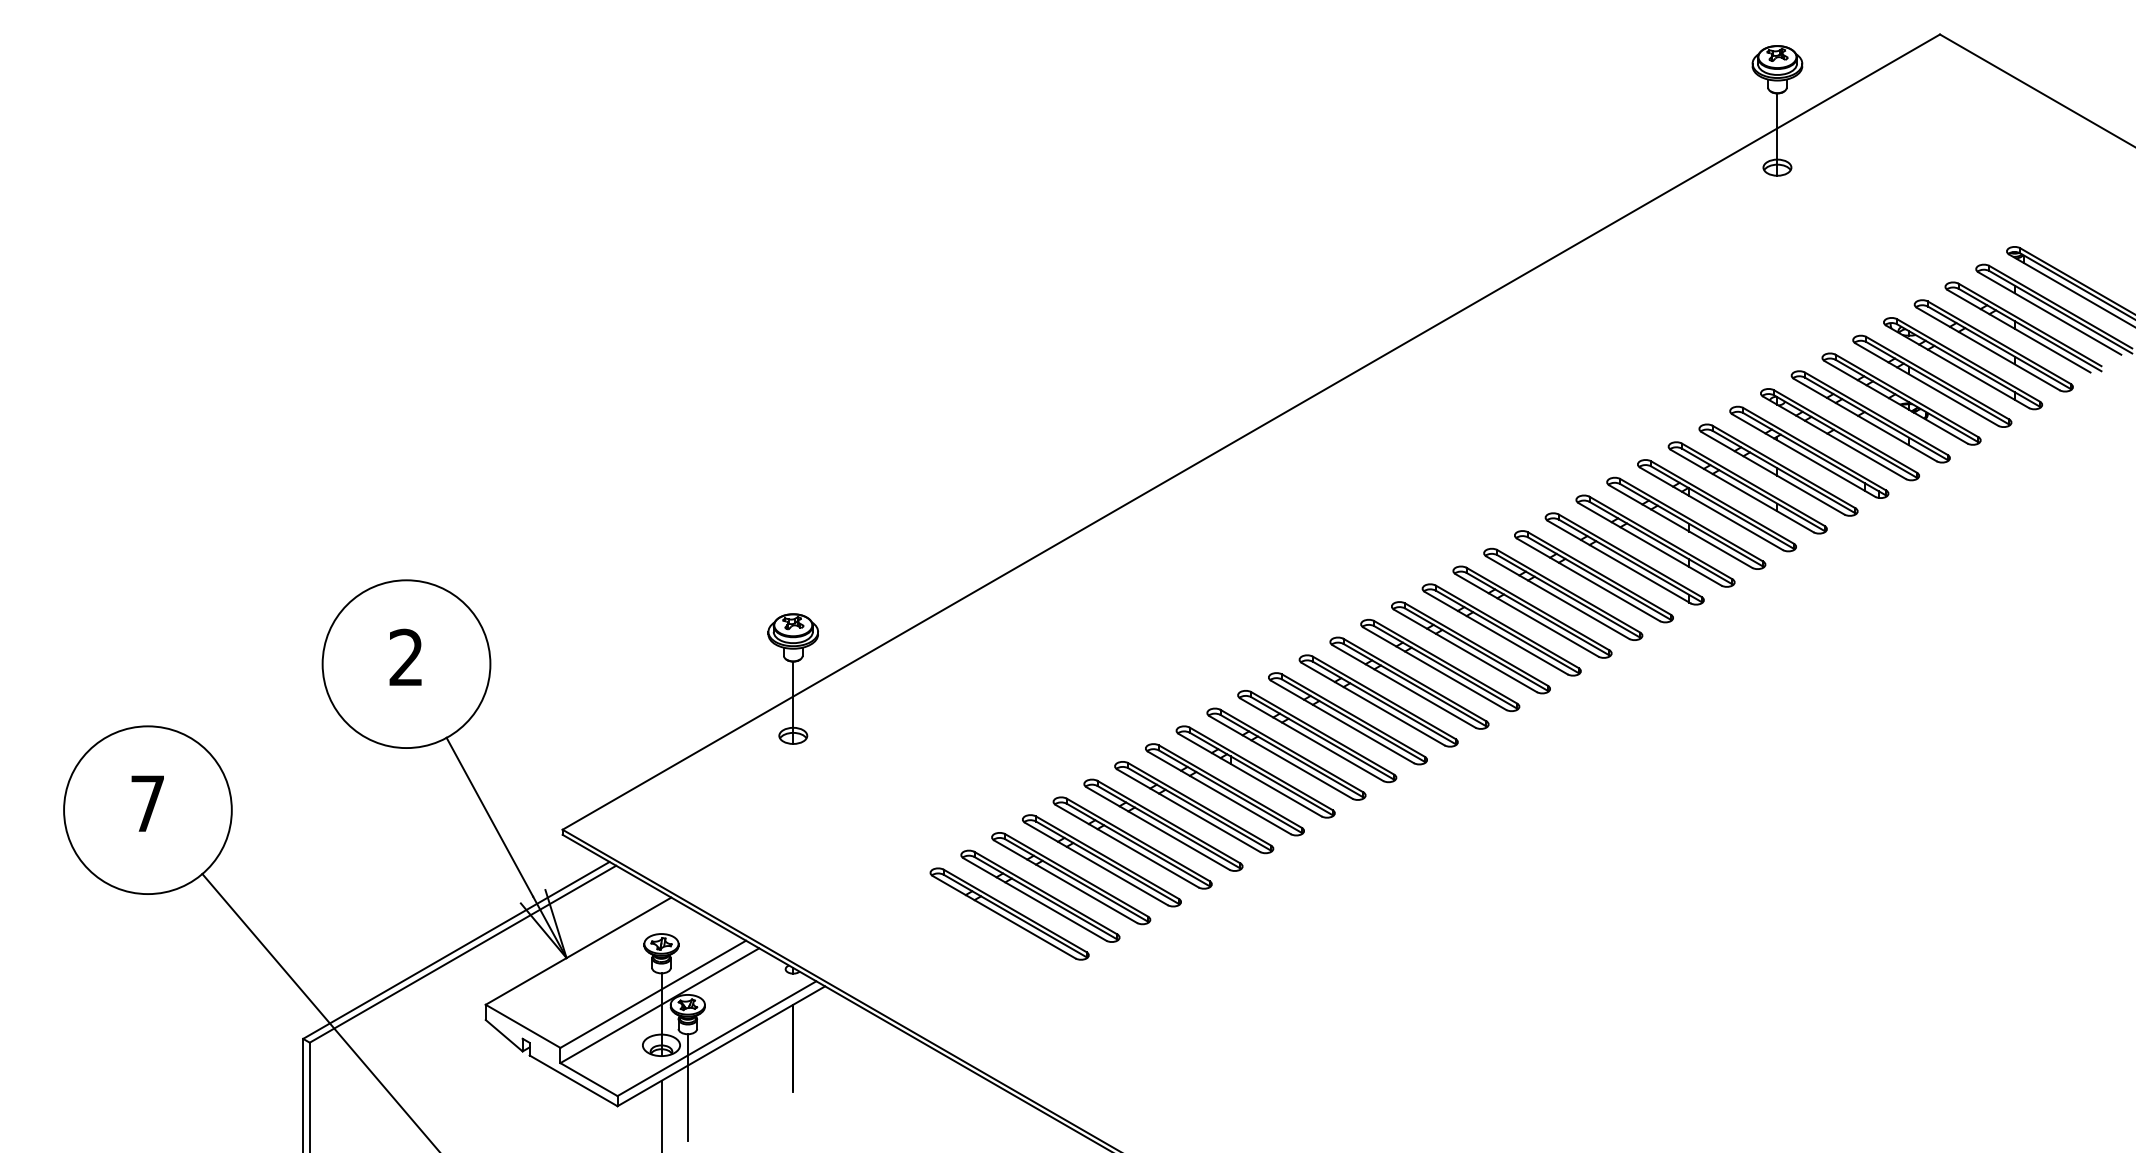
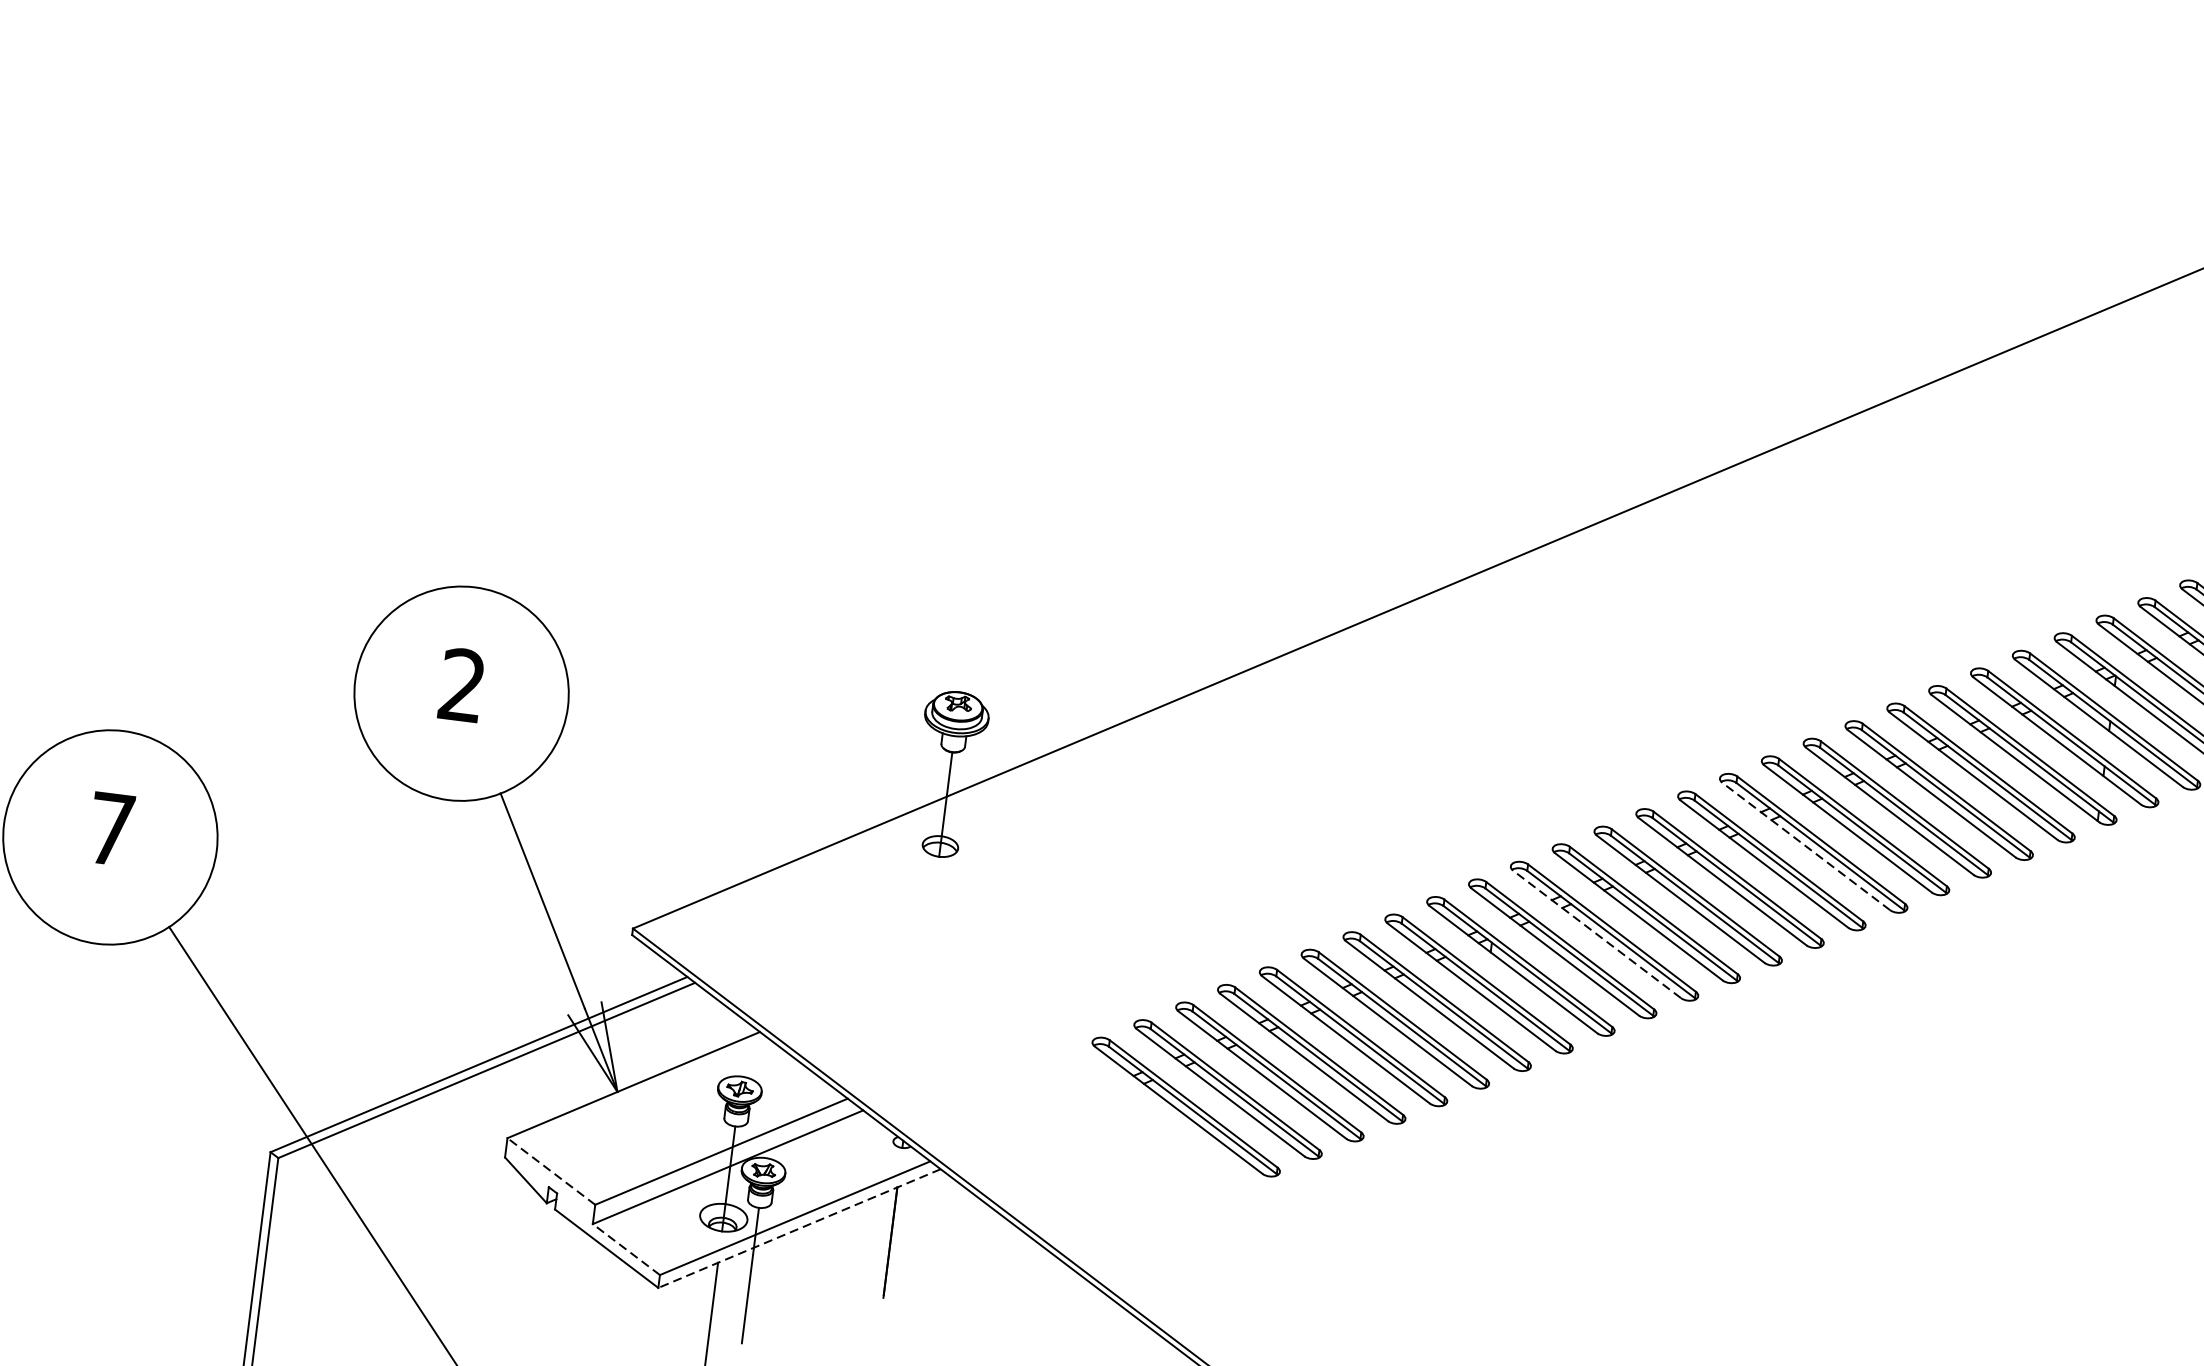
line: (1465, 650) -> (1806, 845), solid -> dashed
line: (1311, 739) -> (1596, 934), solid -> dashed
line: (522, 1026) -> (550, 1171), solid -> dashed
line: (721, 1046) -> (799, 1228), solid -> dashed
line: (589, 1079) -> (627, 1249), solid -> dashed

